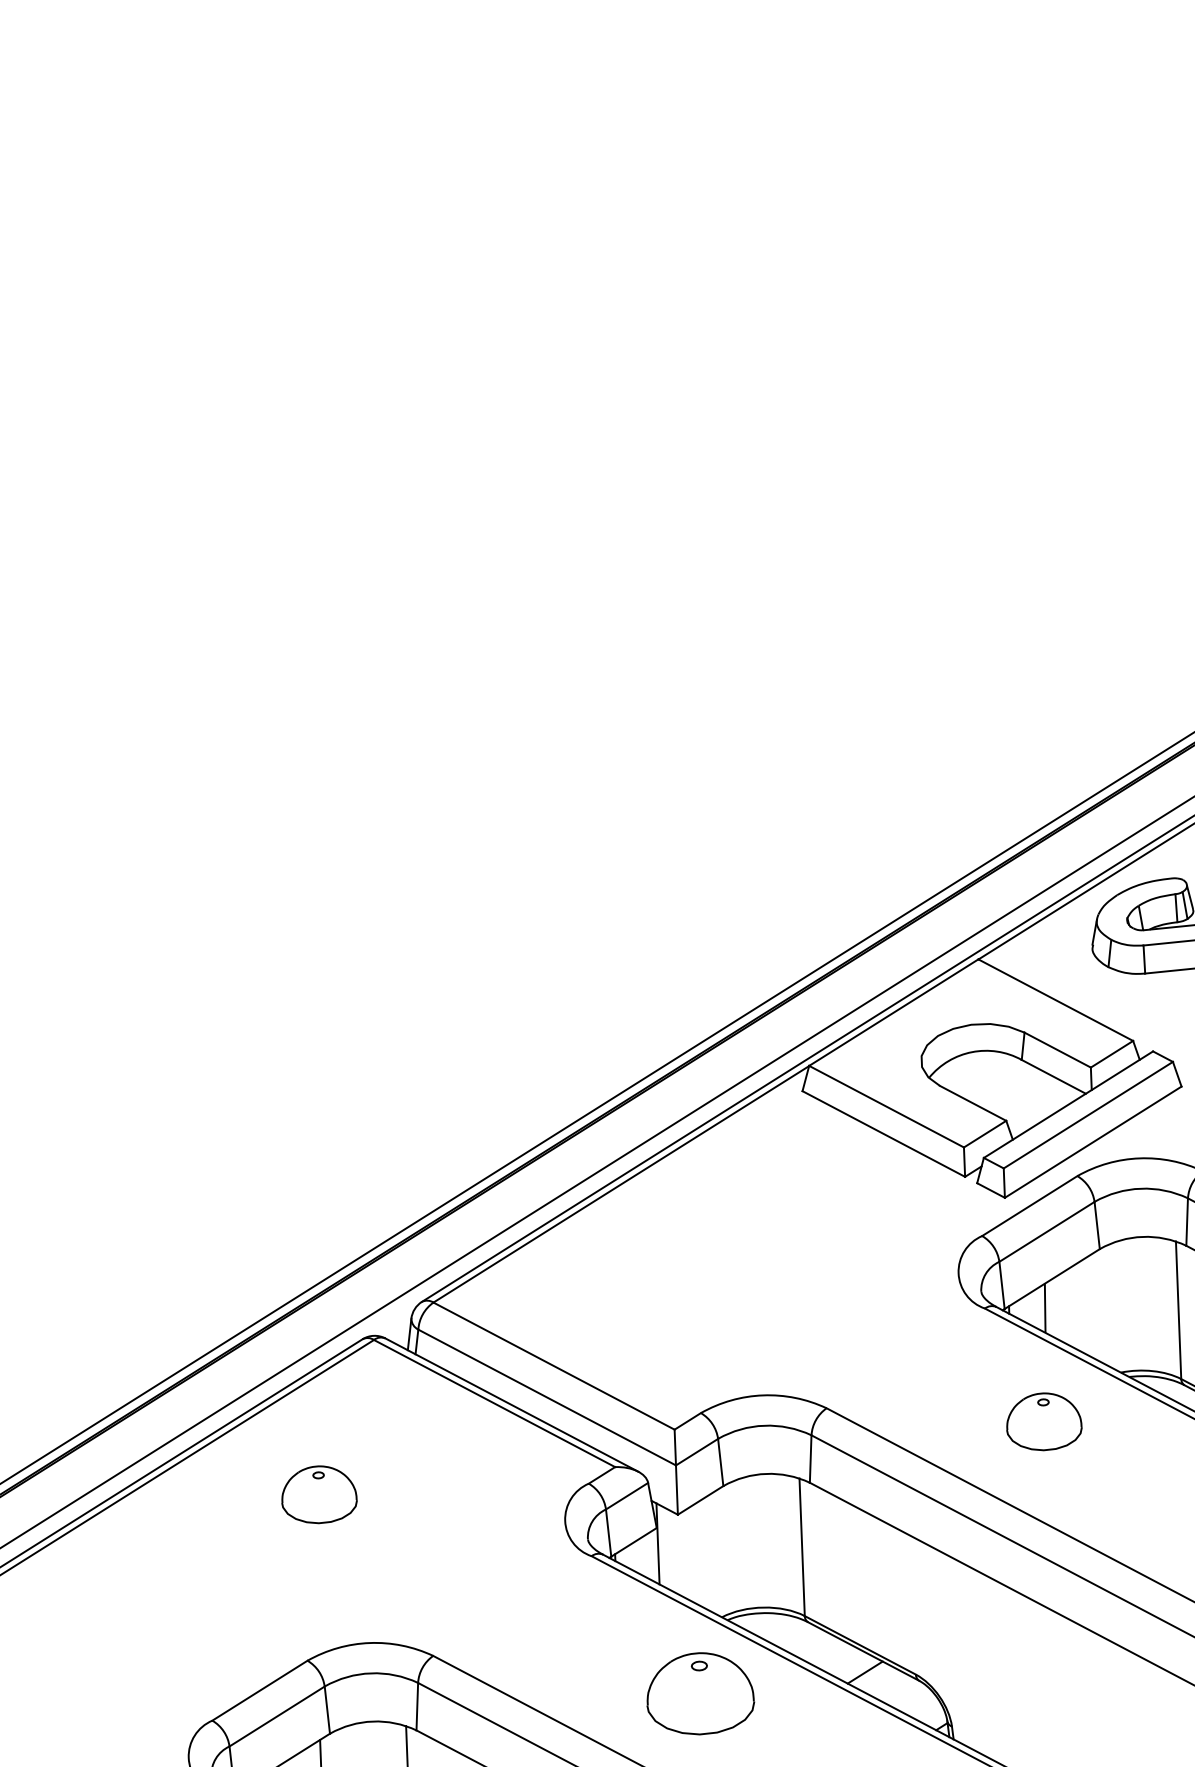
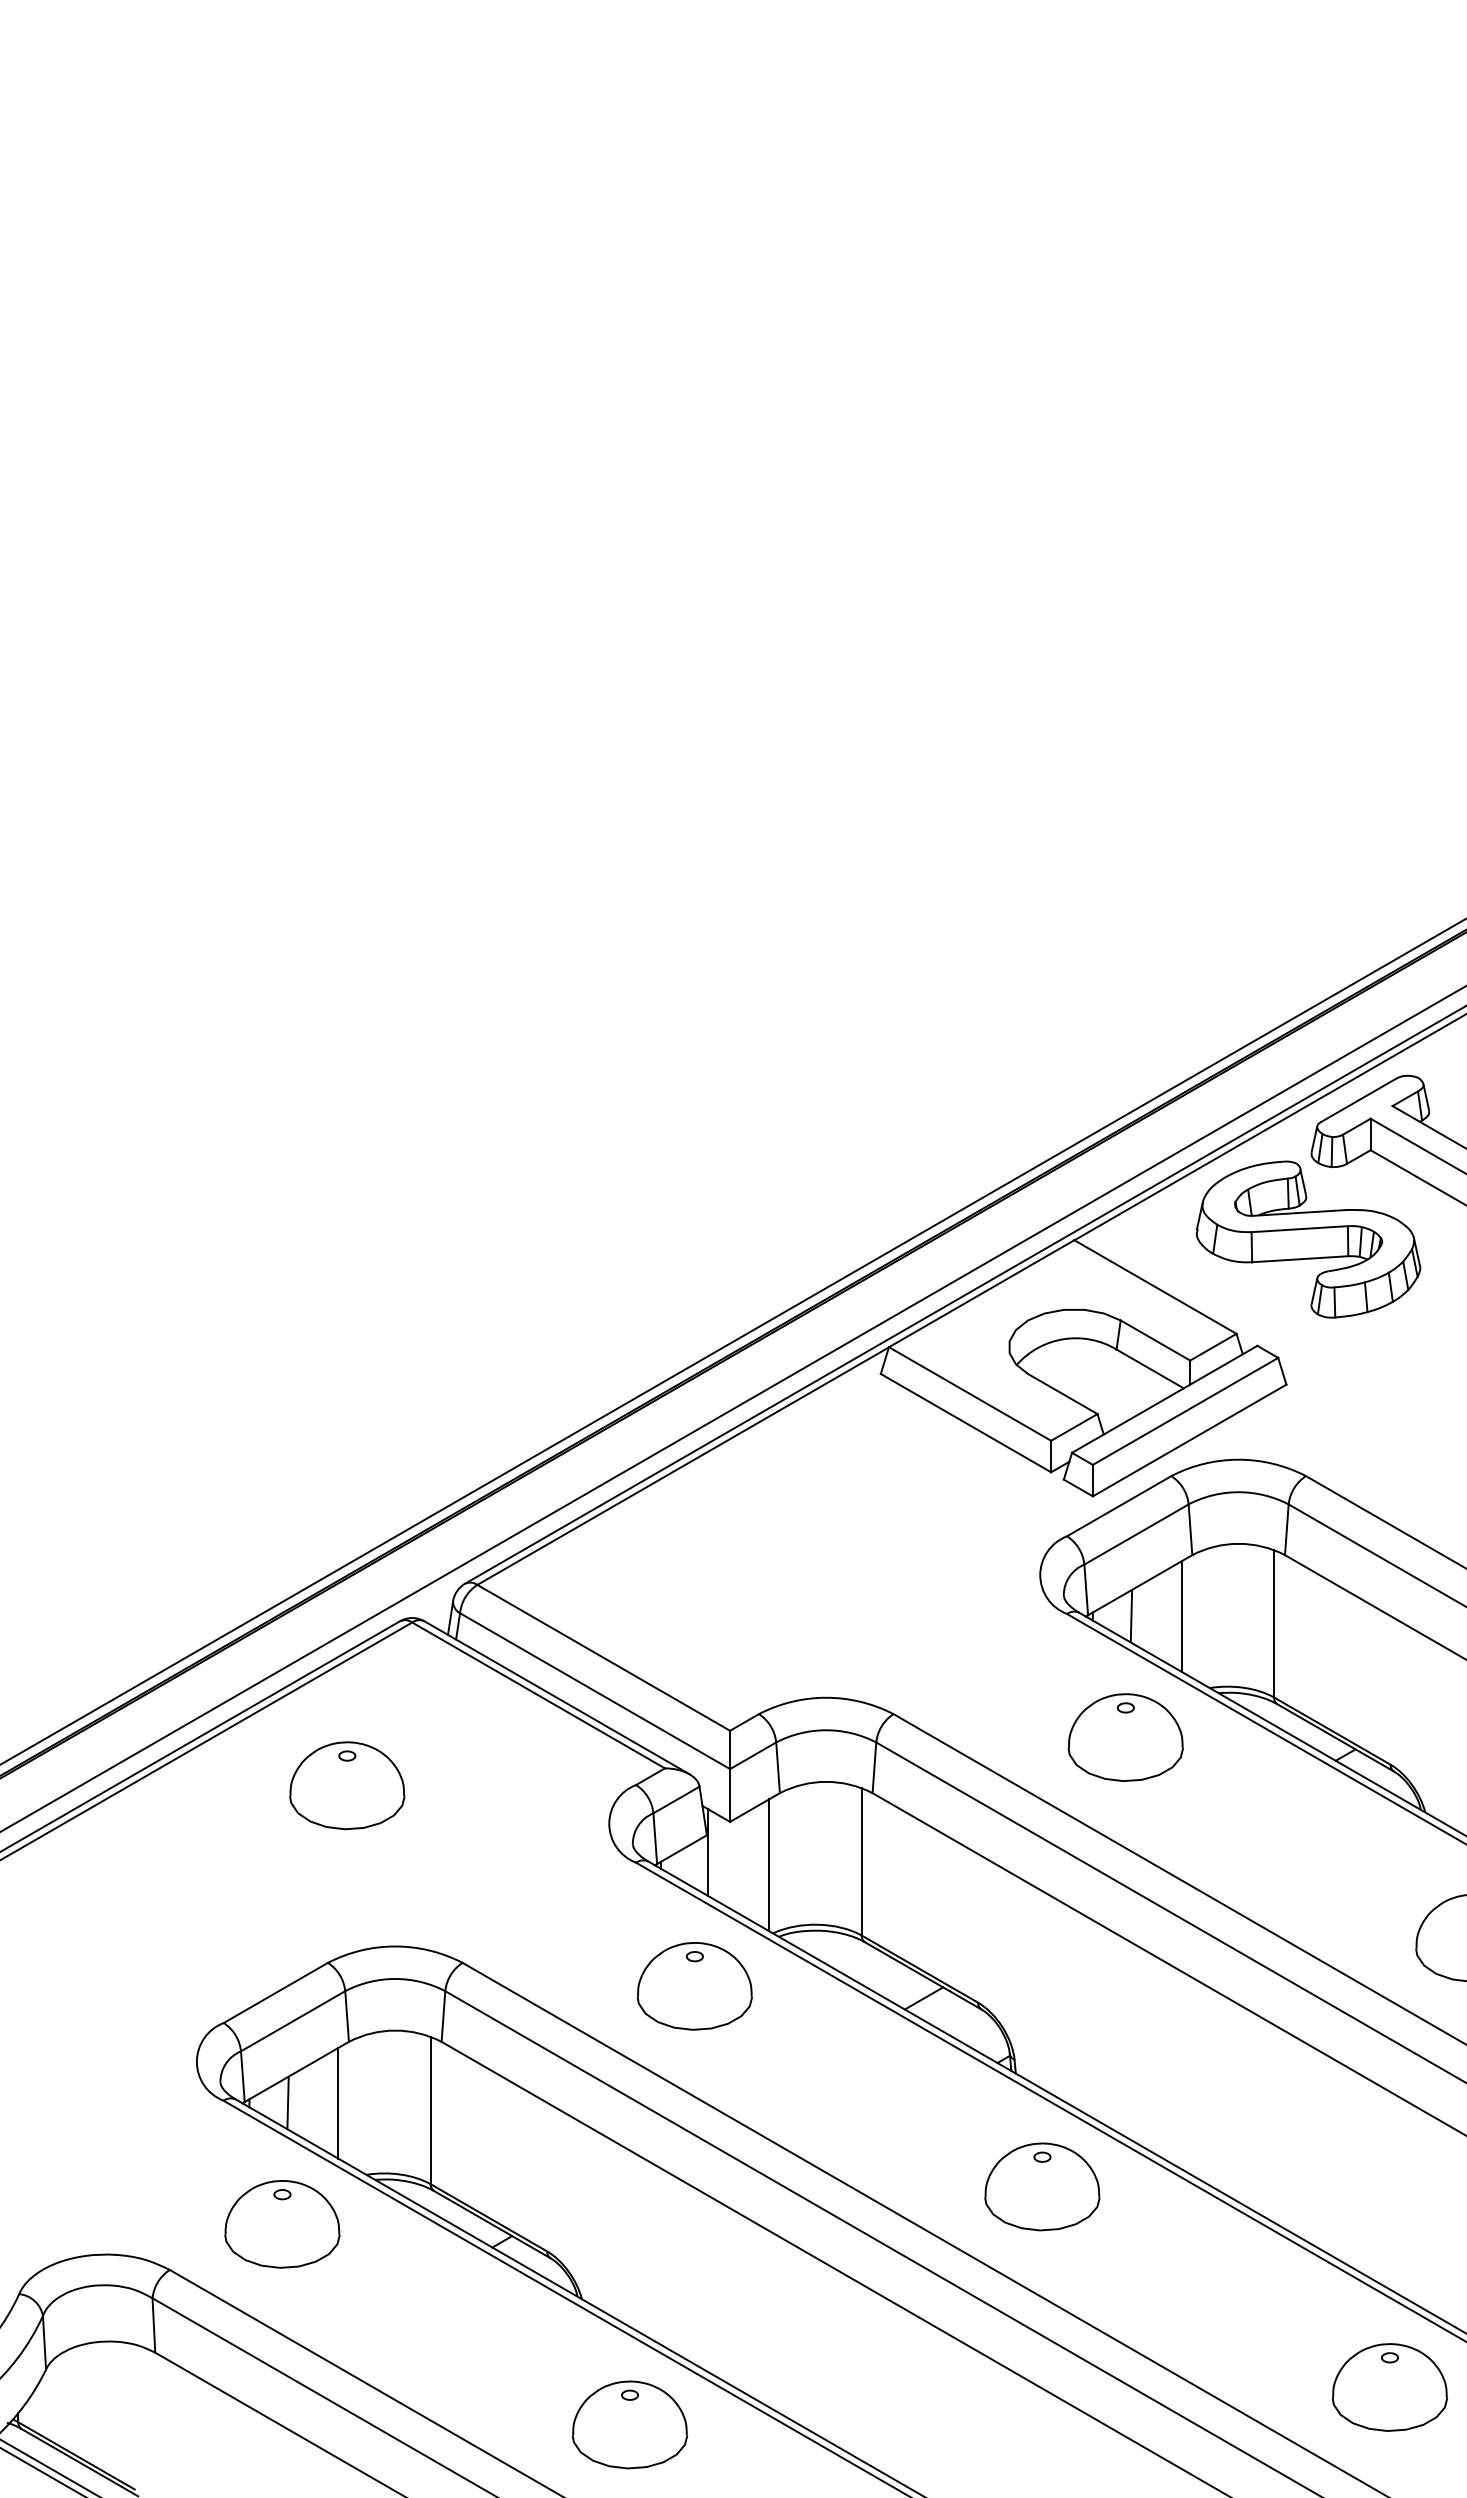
line: (1091, 1306) -> (1181, 1616), added
part: (1043, 1421) -> (1125, 1737), size x1.43
part: (319, 1494) -> (347, 1785), size x1.43
line: (716, 1554) -> (769, 1865), added
part: (700, 1693) -> (694, 1986), moved

